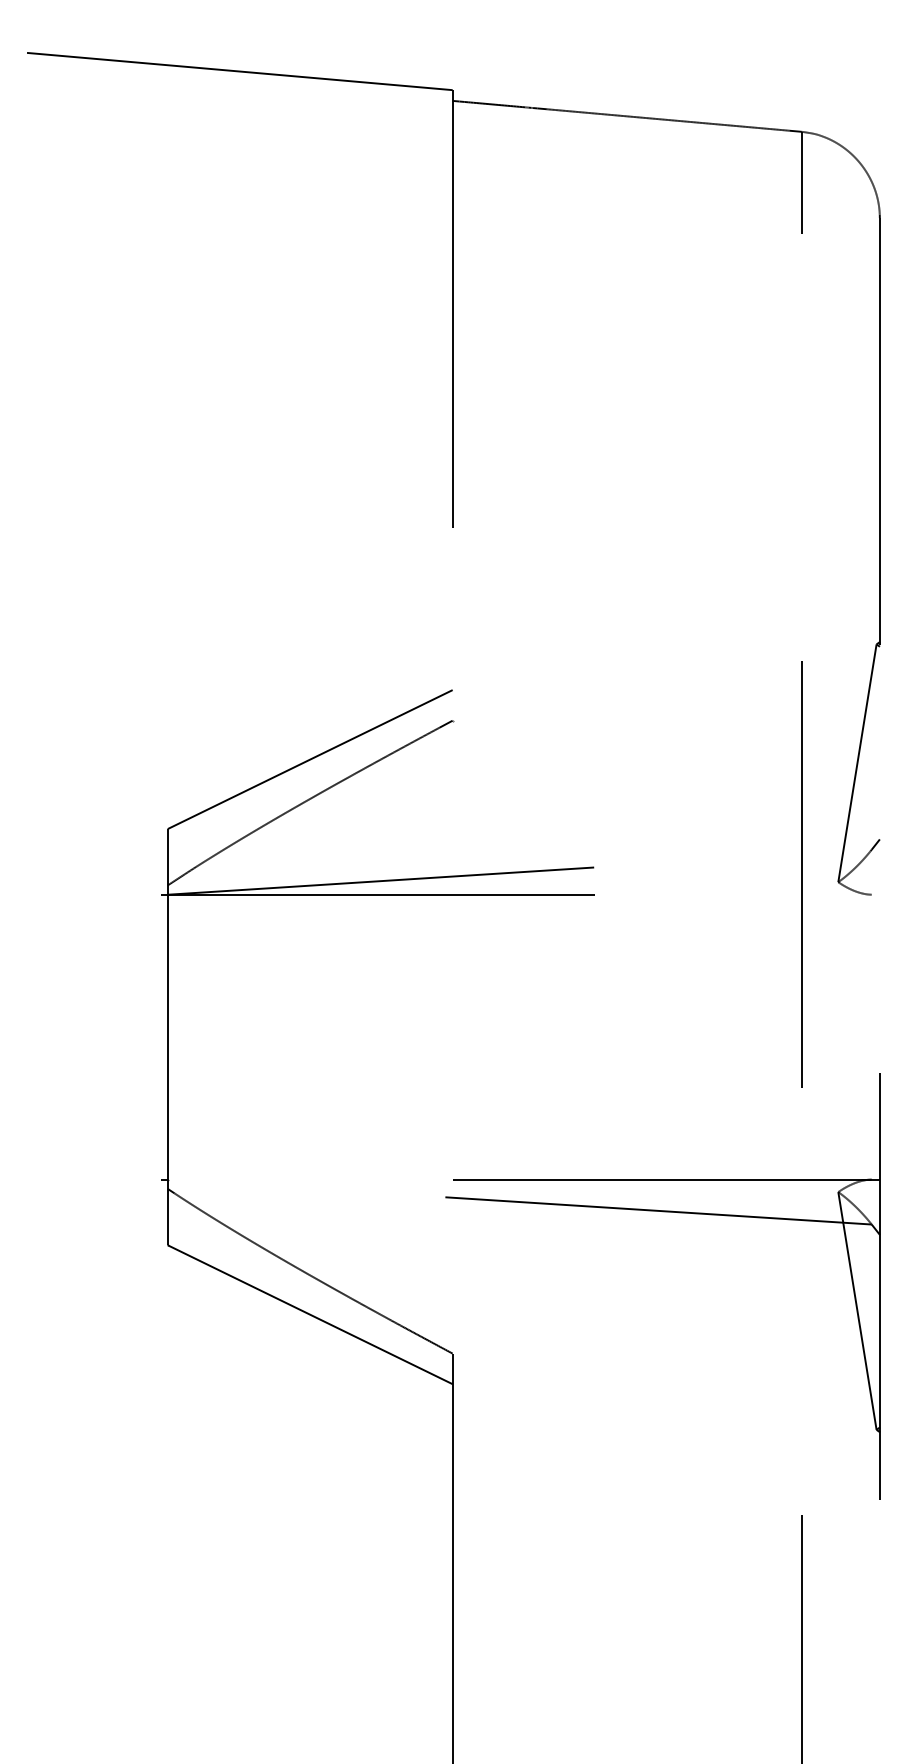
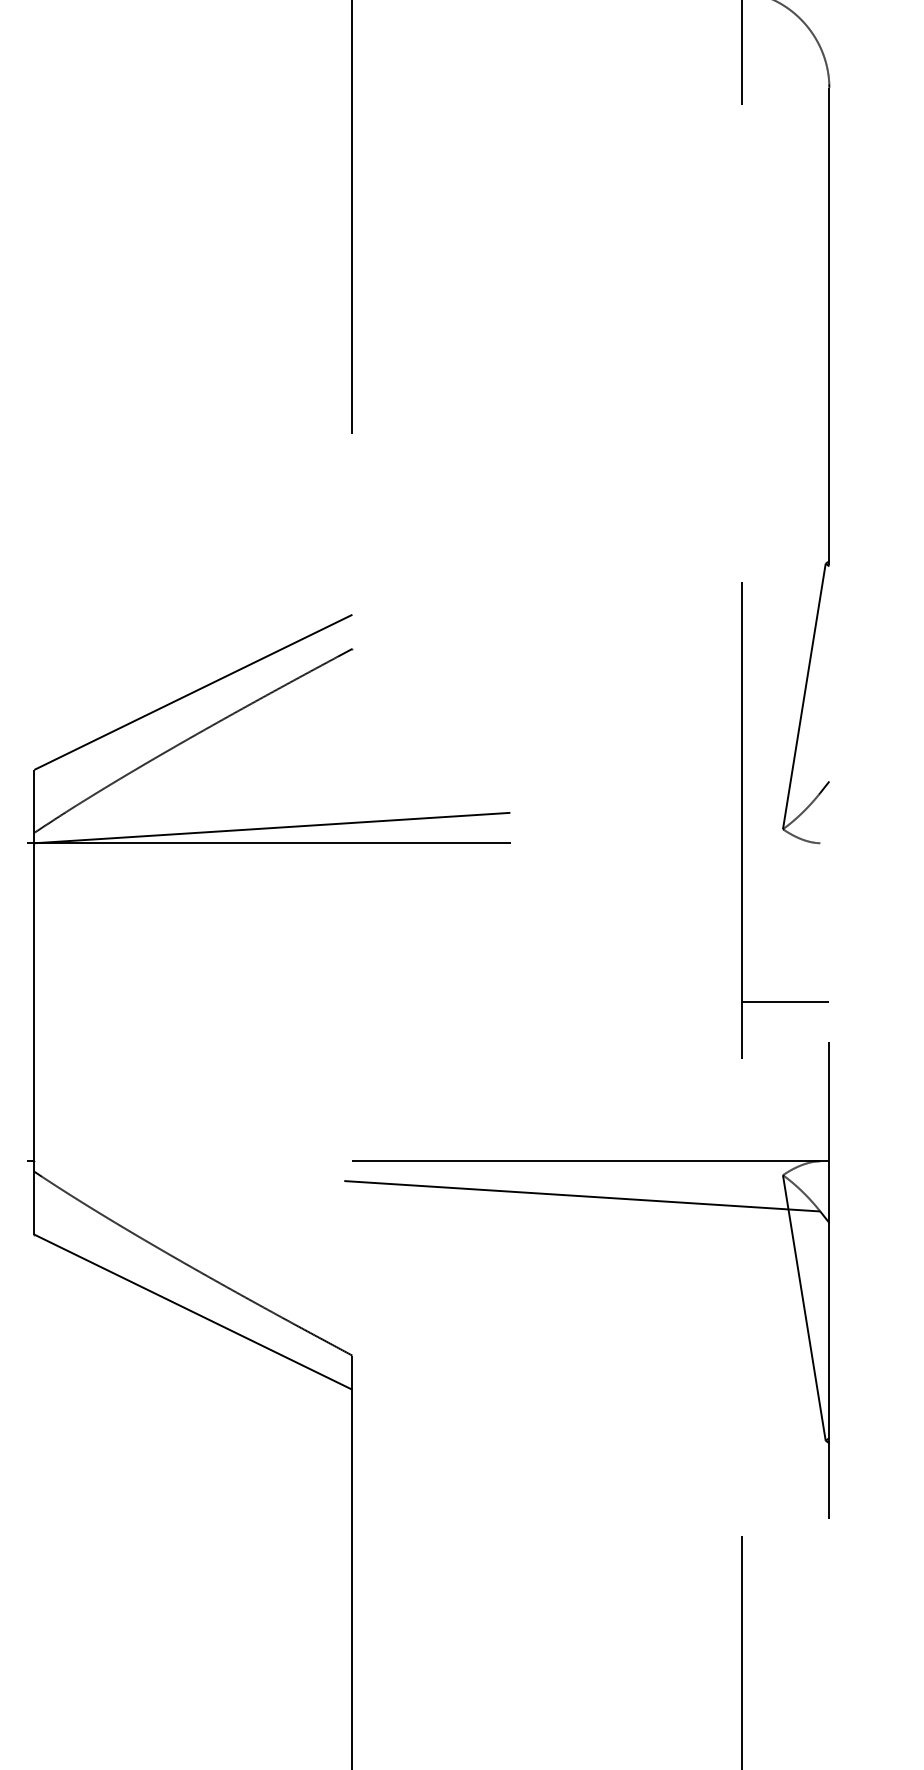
line: (840, 1037) -> (785, 1002), added

